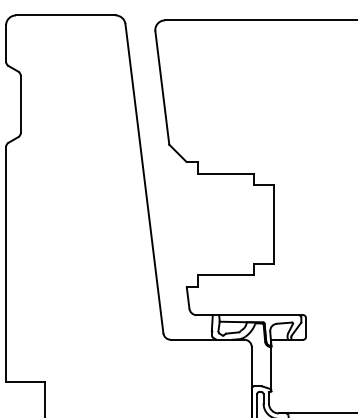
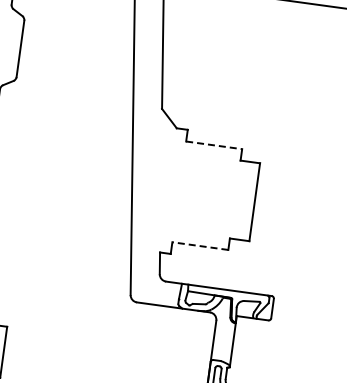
line: (226, 173) -> (214, 145), solid -> dashed
line: (225, 275) -> (200, 246), solid -> dashed

